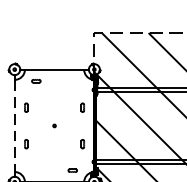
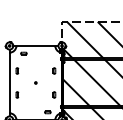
line: (14, 125) -> (9, 82), dashed -> solid

